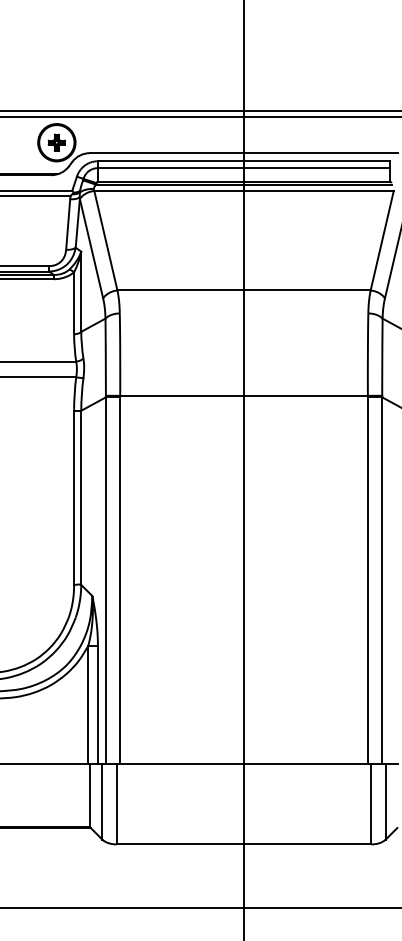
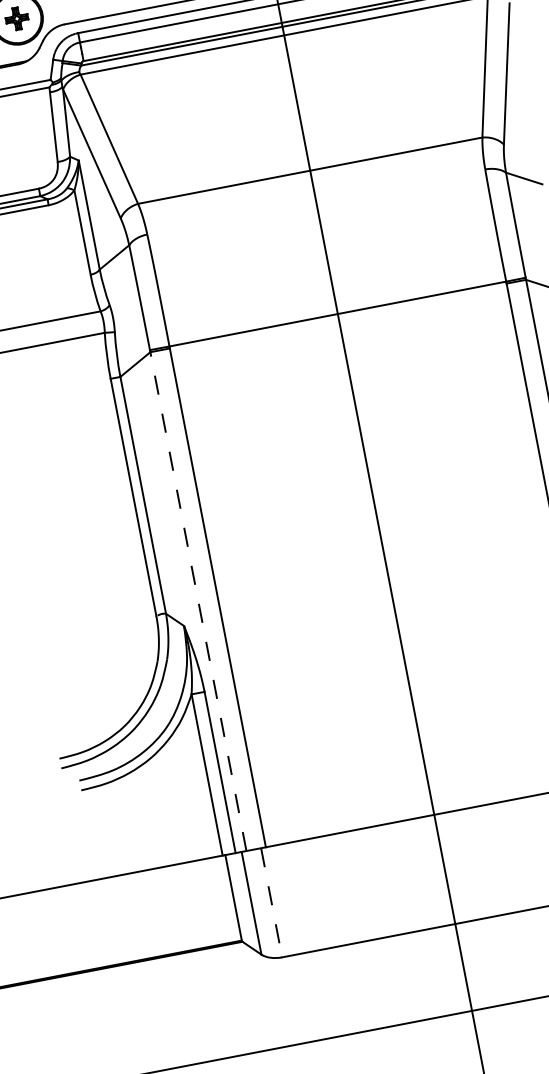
line: (105, 580) -> (197, 601), solid -> dashed
line: (116, 804) -> (271, 903), solid -> dashed

